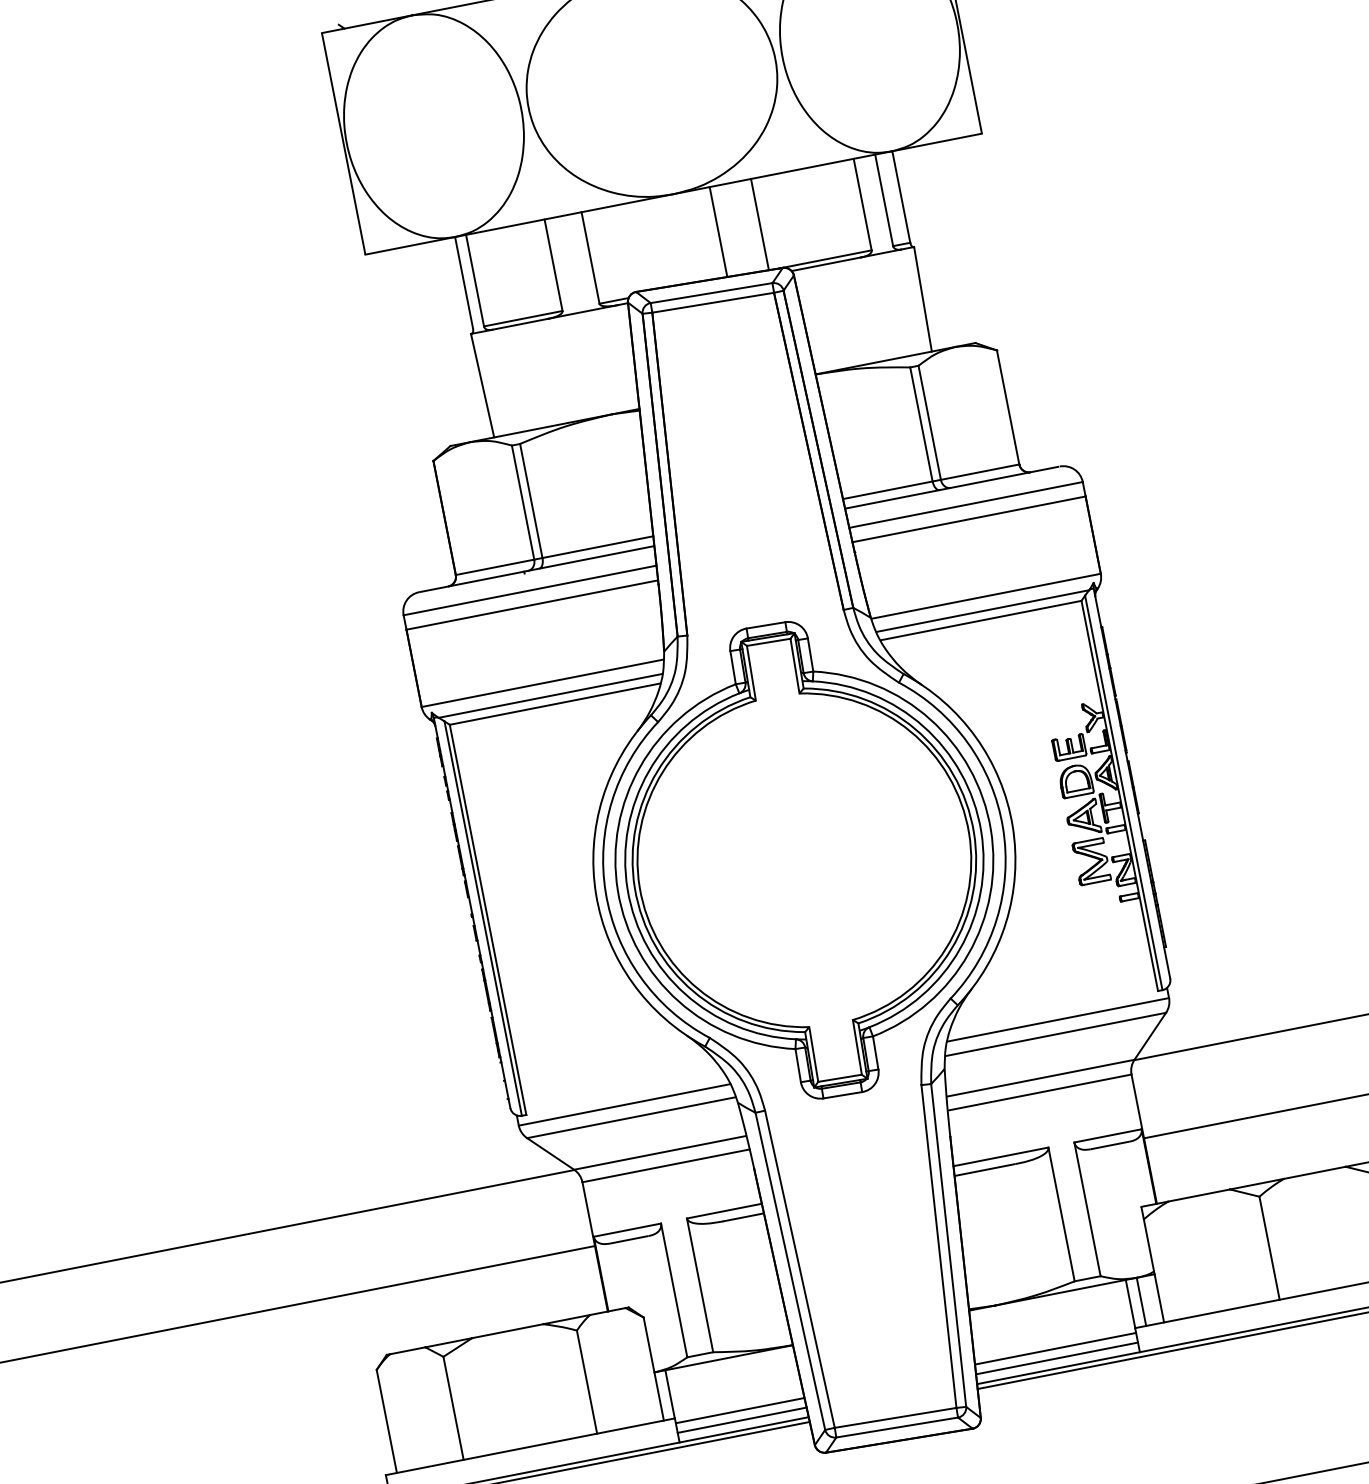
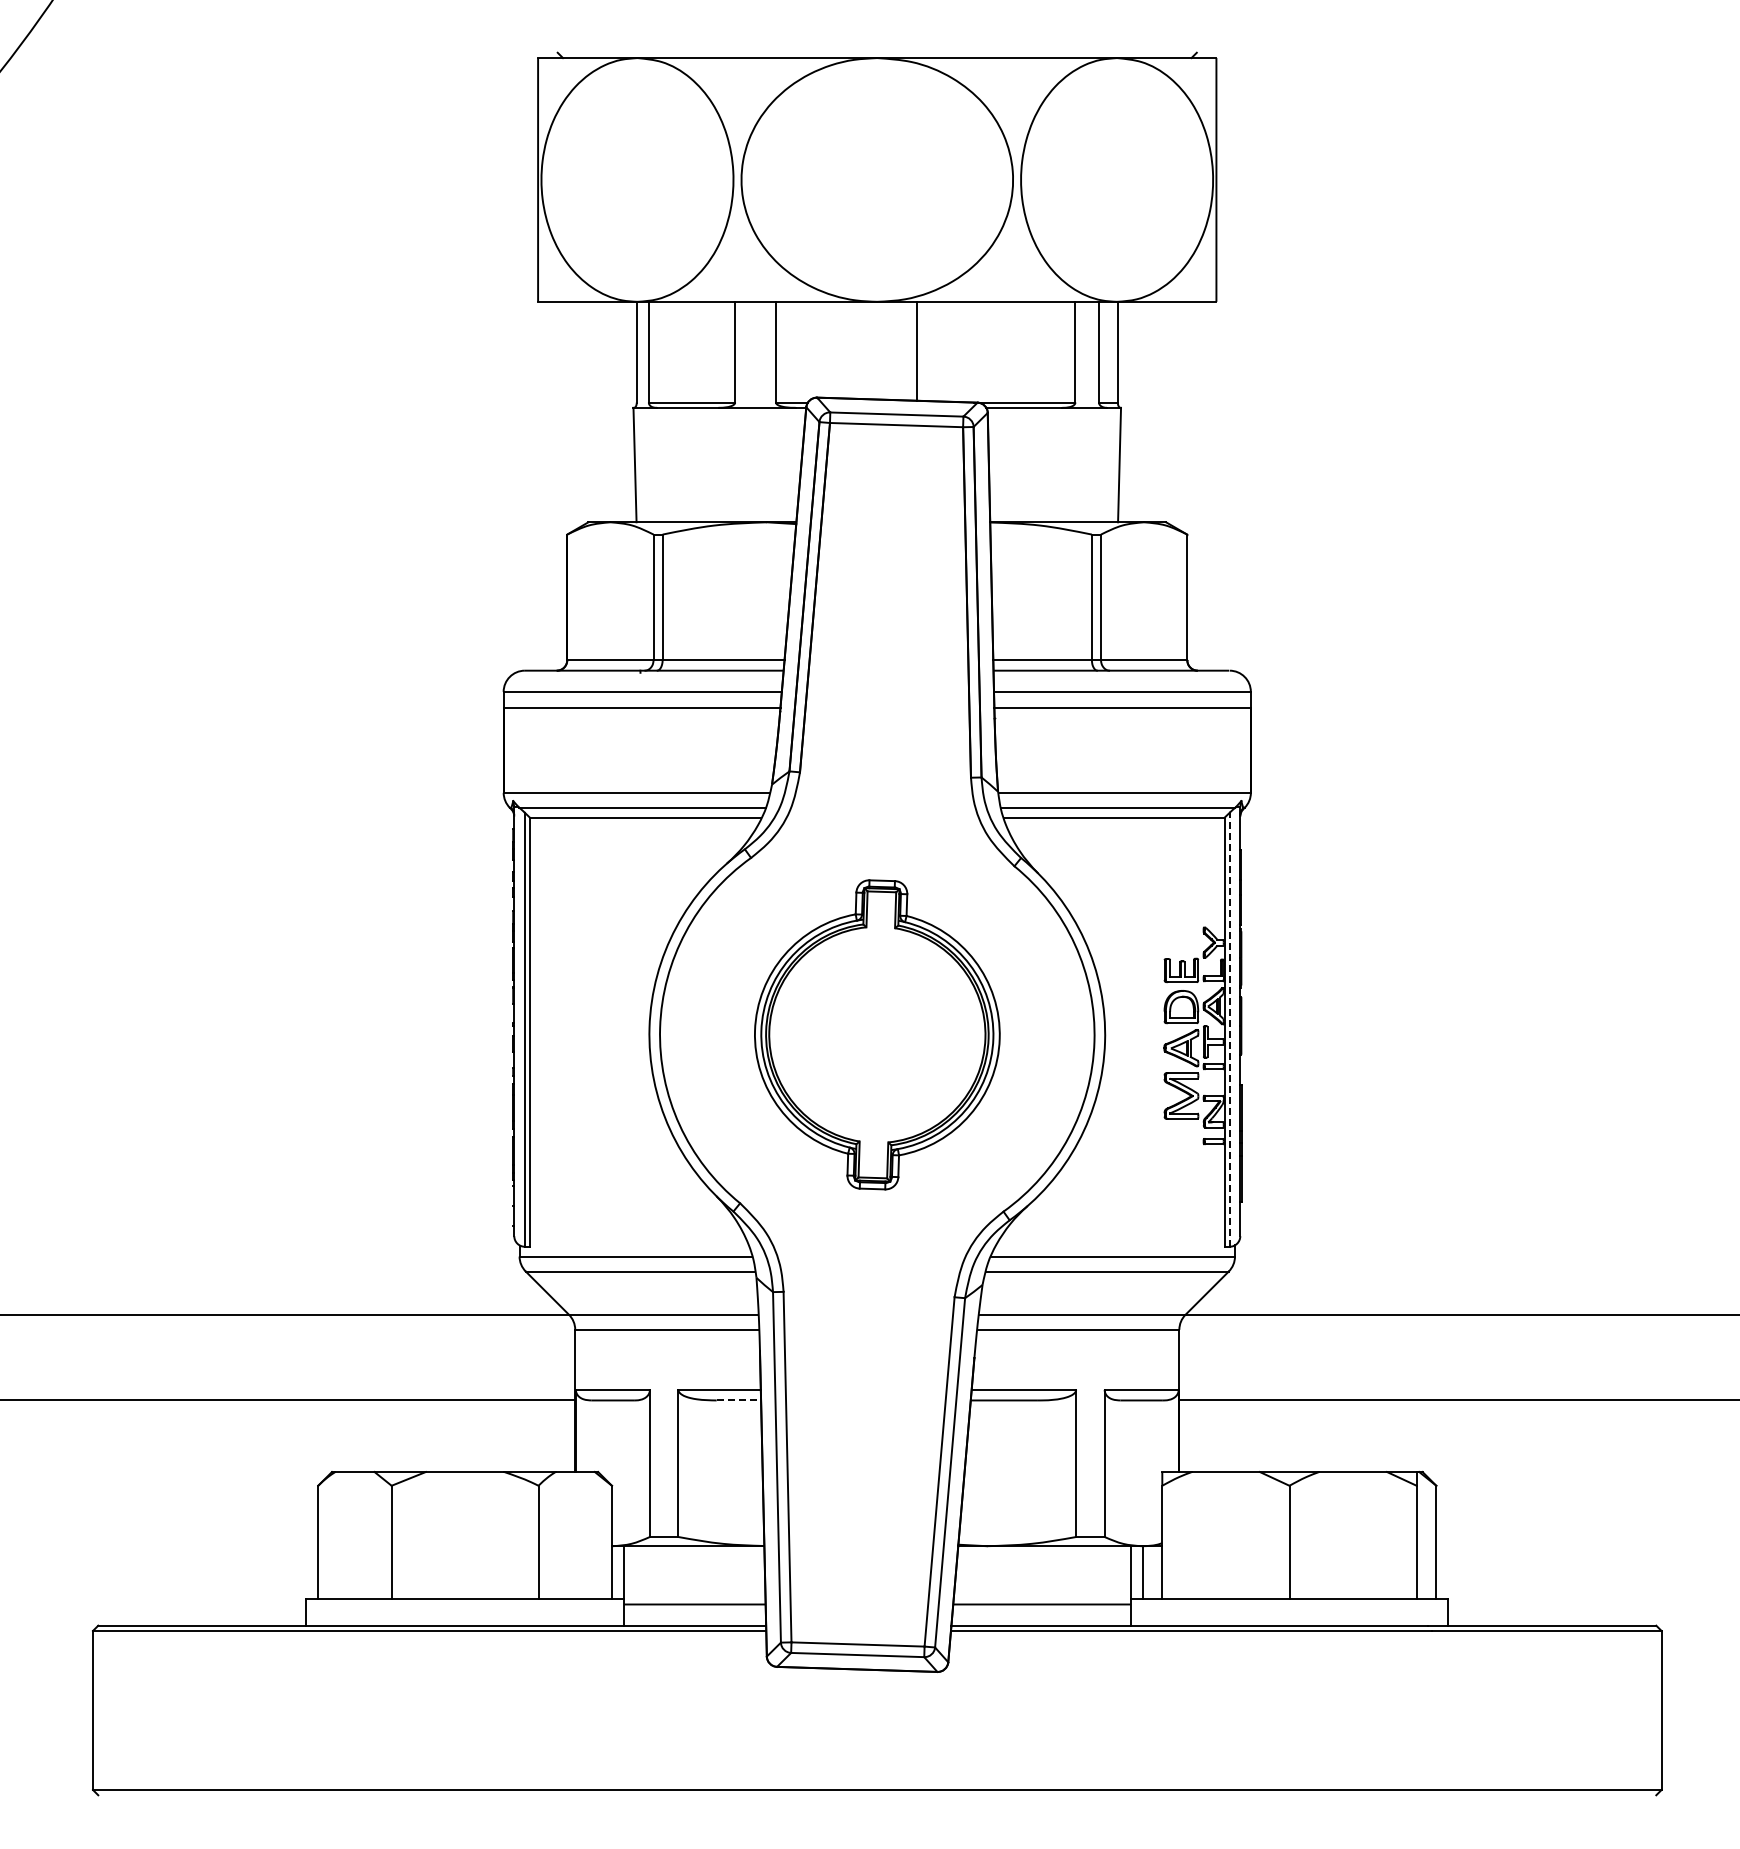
line: (759, 224) -> (962, 351), removed
line: (1123, 792) -> (1229, 1029), solid -> dashed
part: (804, 860) -> (877, 1034), size x0.6
line: (744, 1217) -> (739, 1400), solid -> dashed
line: (1057, 1358) -> (1041, 1615), removed
line: (741, 1420) -> (694, 1615), removed

